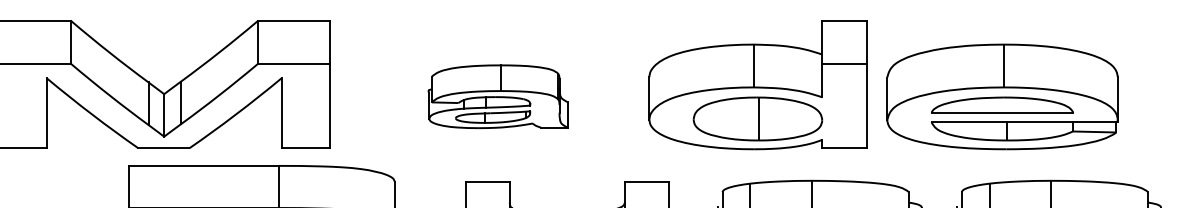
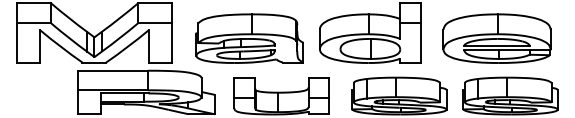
part: (497, 96) -> (249, 38), size x1.67
part: (1001, 96) -> (496, 38), moved

